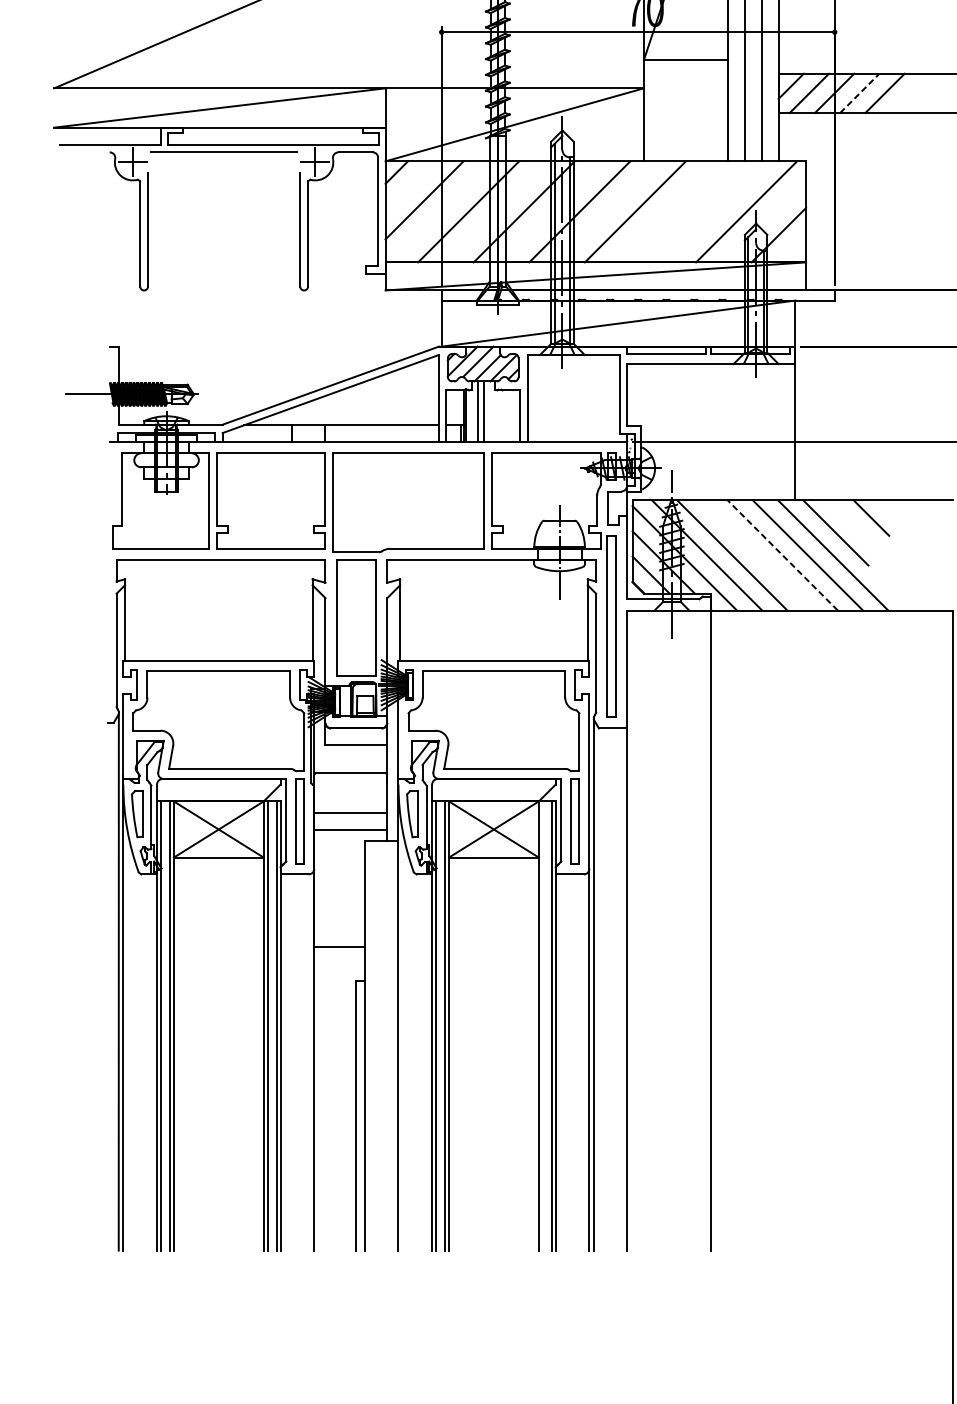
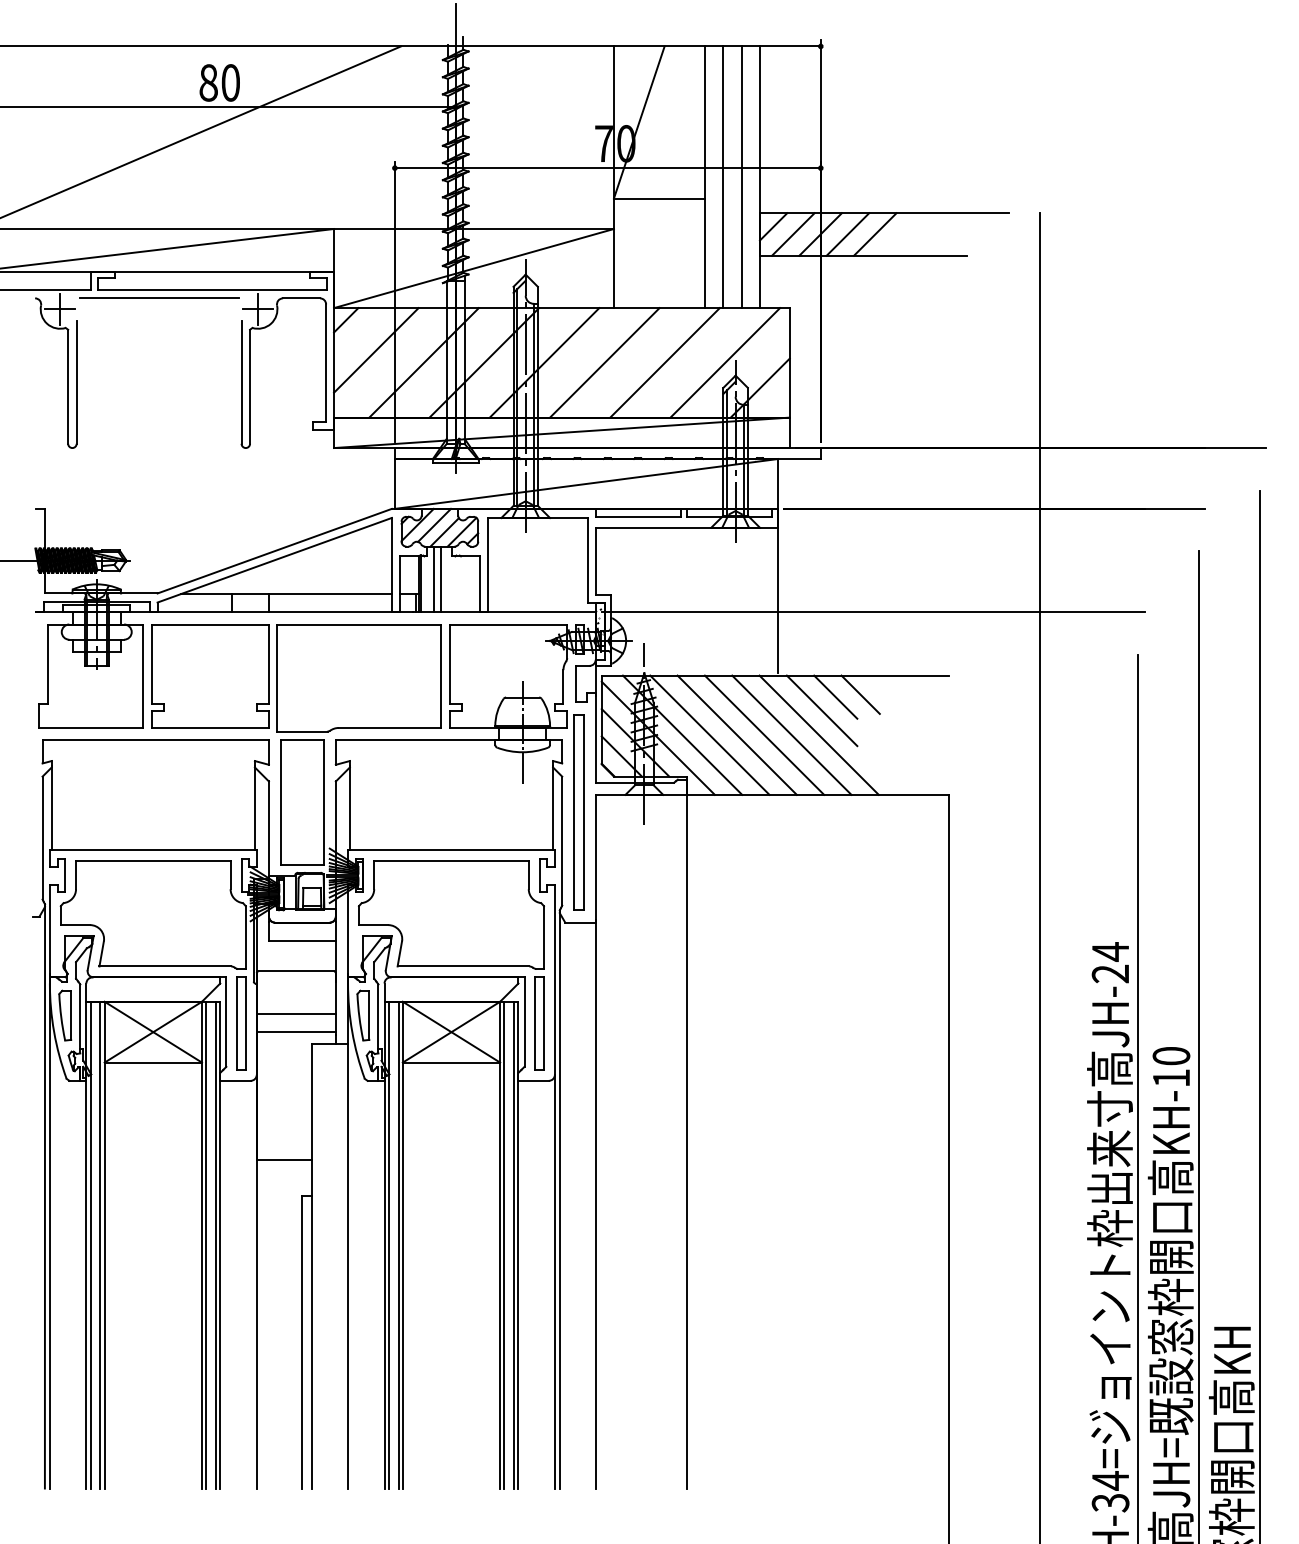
line: (860, 93) -> (848, 234), dashed -> solid
line: (690, 211) -> (664, 362), added
line: (848, 519) -> (835, 696), added
line: (756, 554) -> (736, 734), added
line: (782, 554) -> (764, 734), dashed -> solid
line: (542, 1025) -> (504, 1244), added

